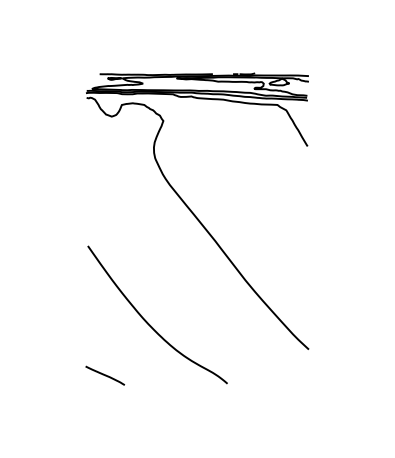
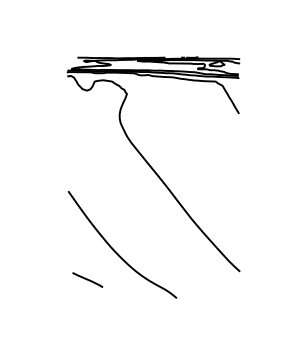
line: (104, 375) -> (87, 279), moved

